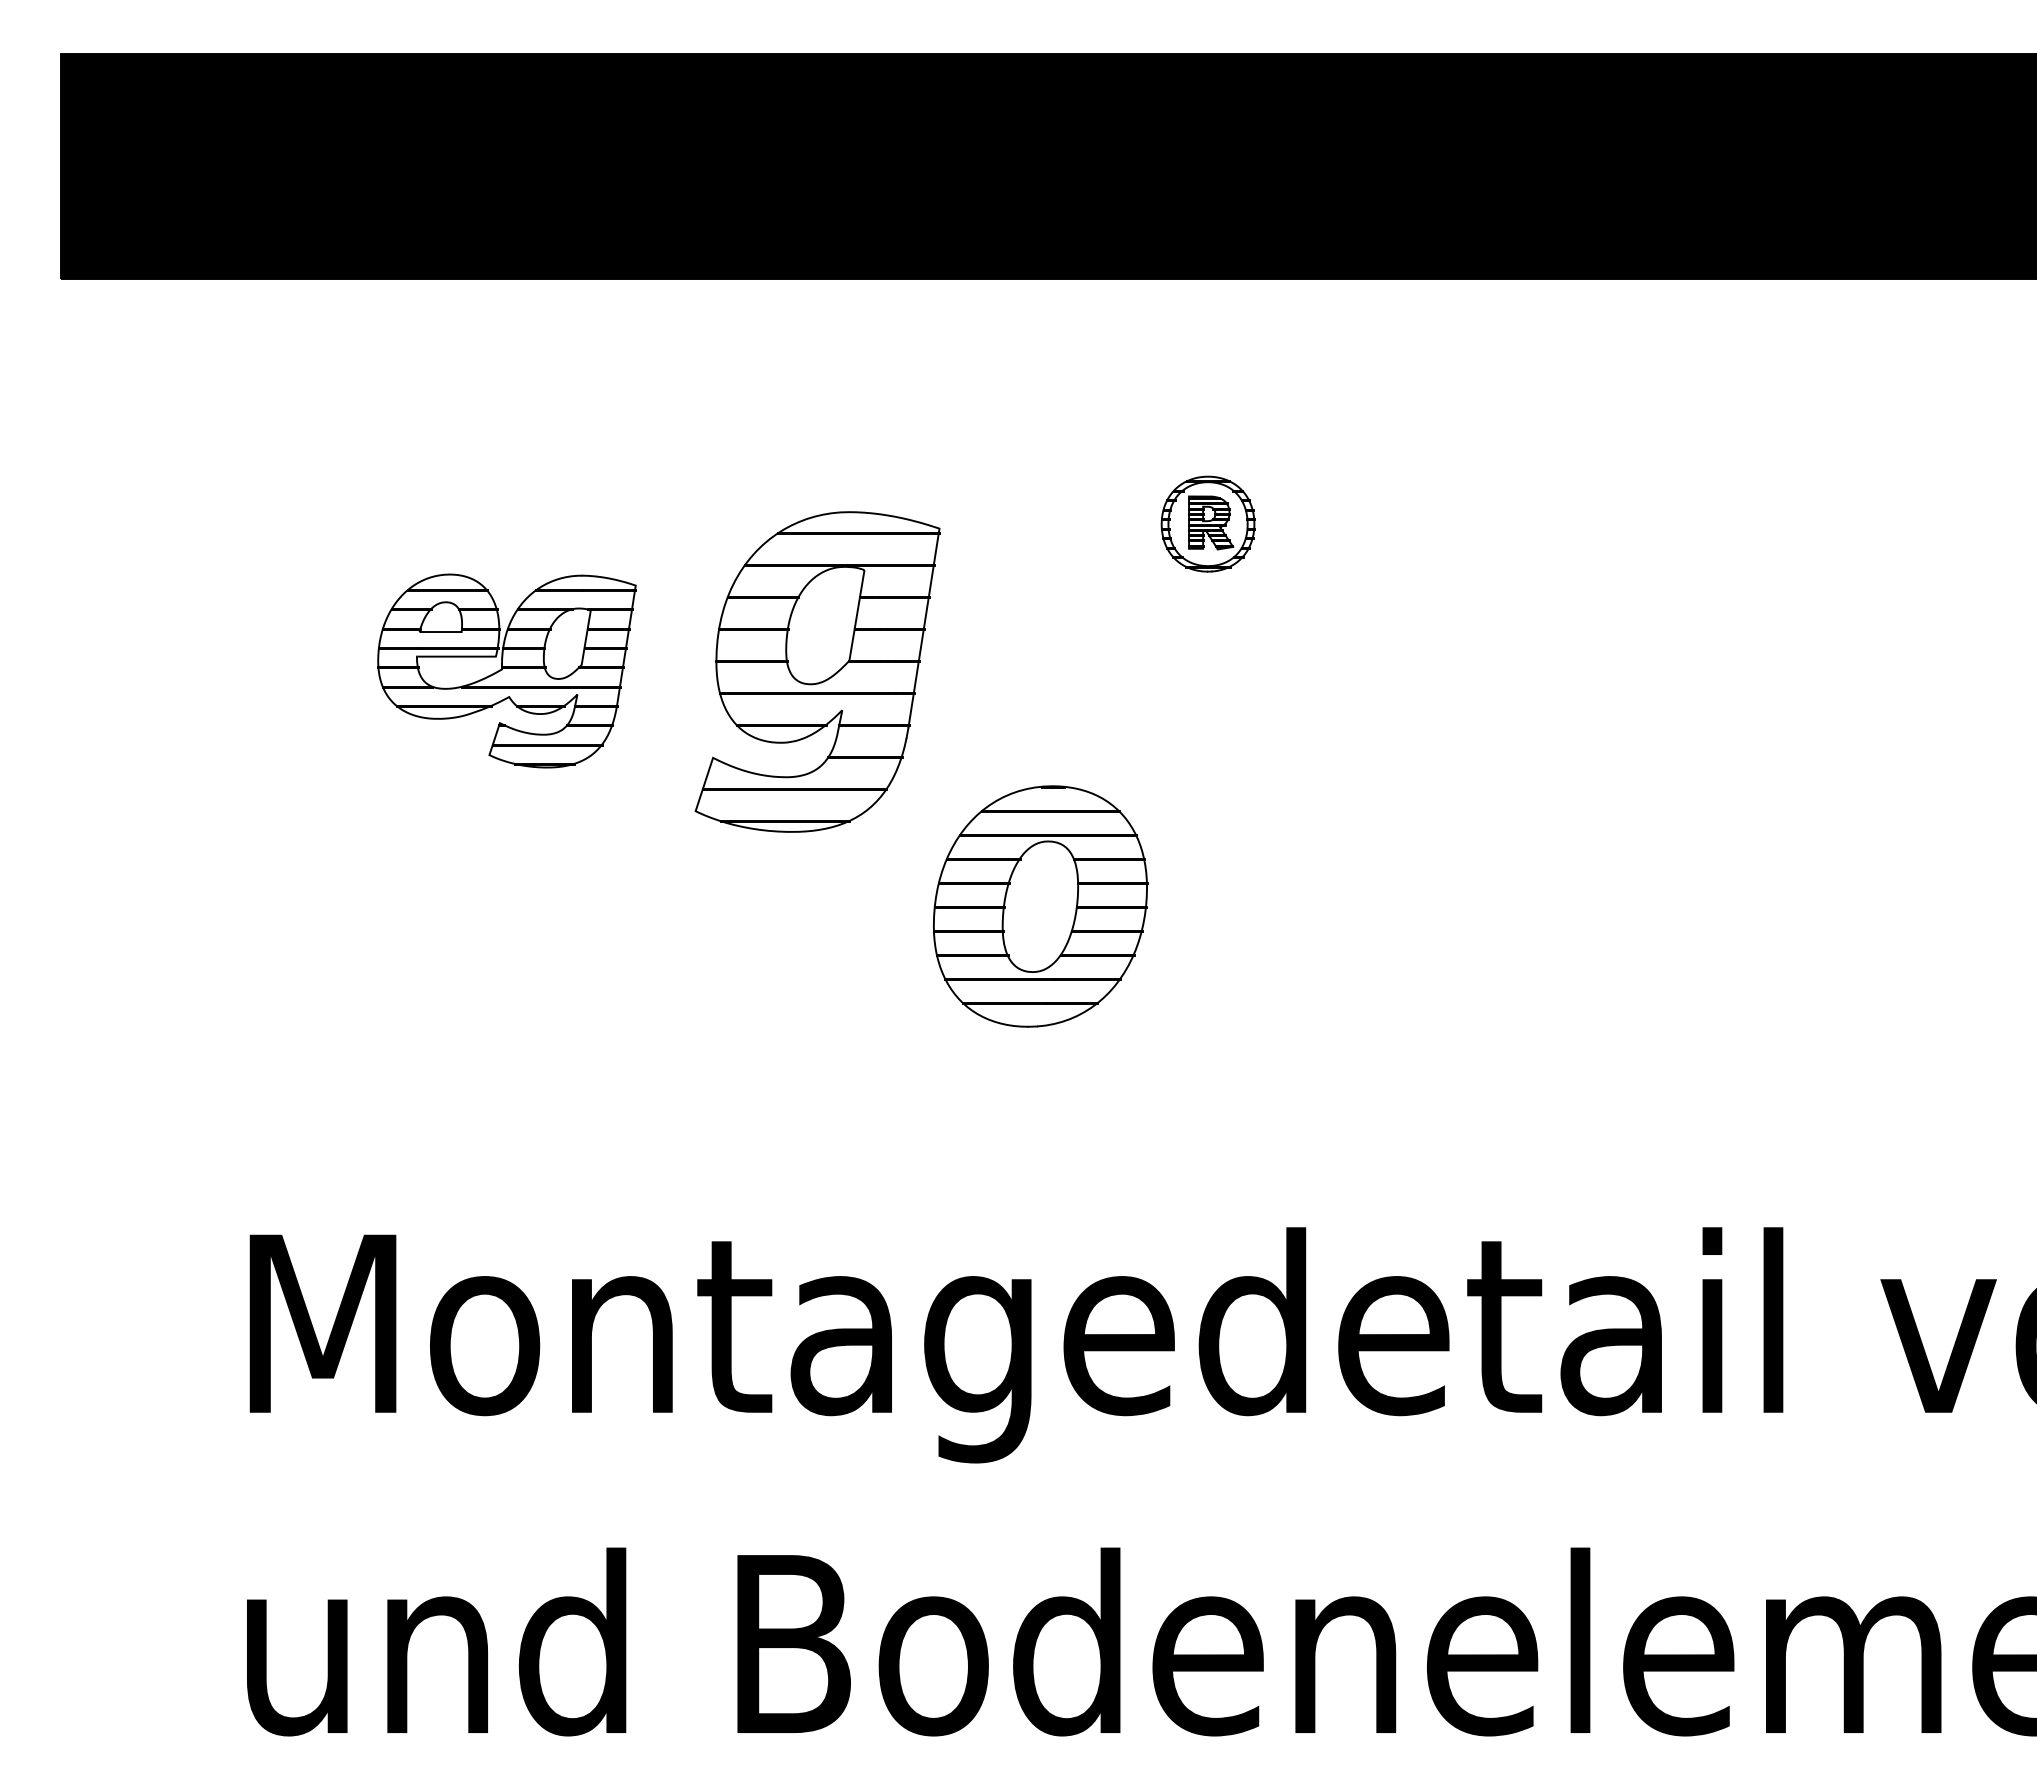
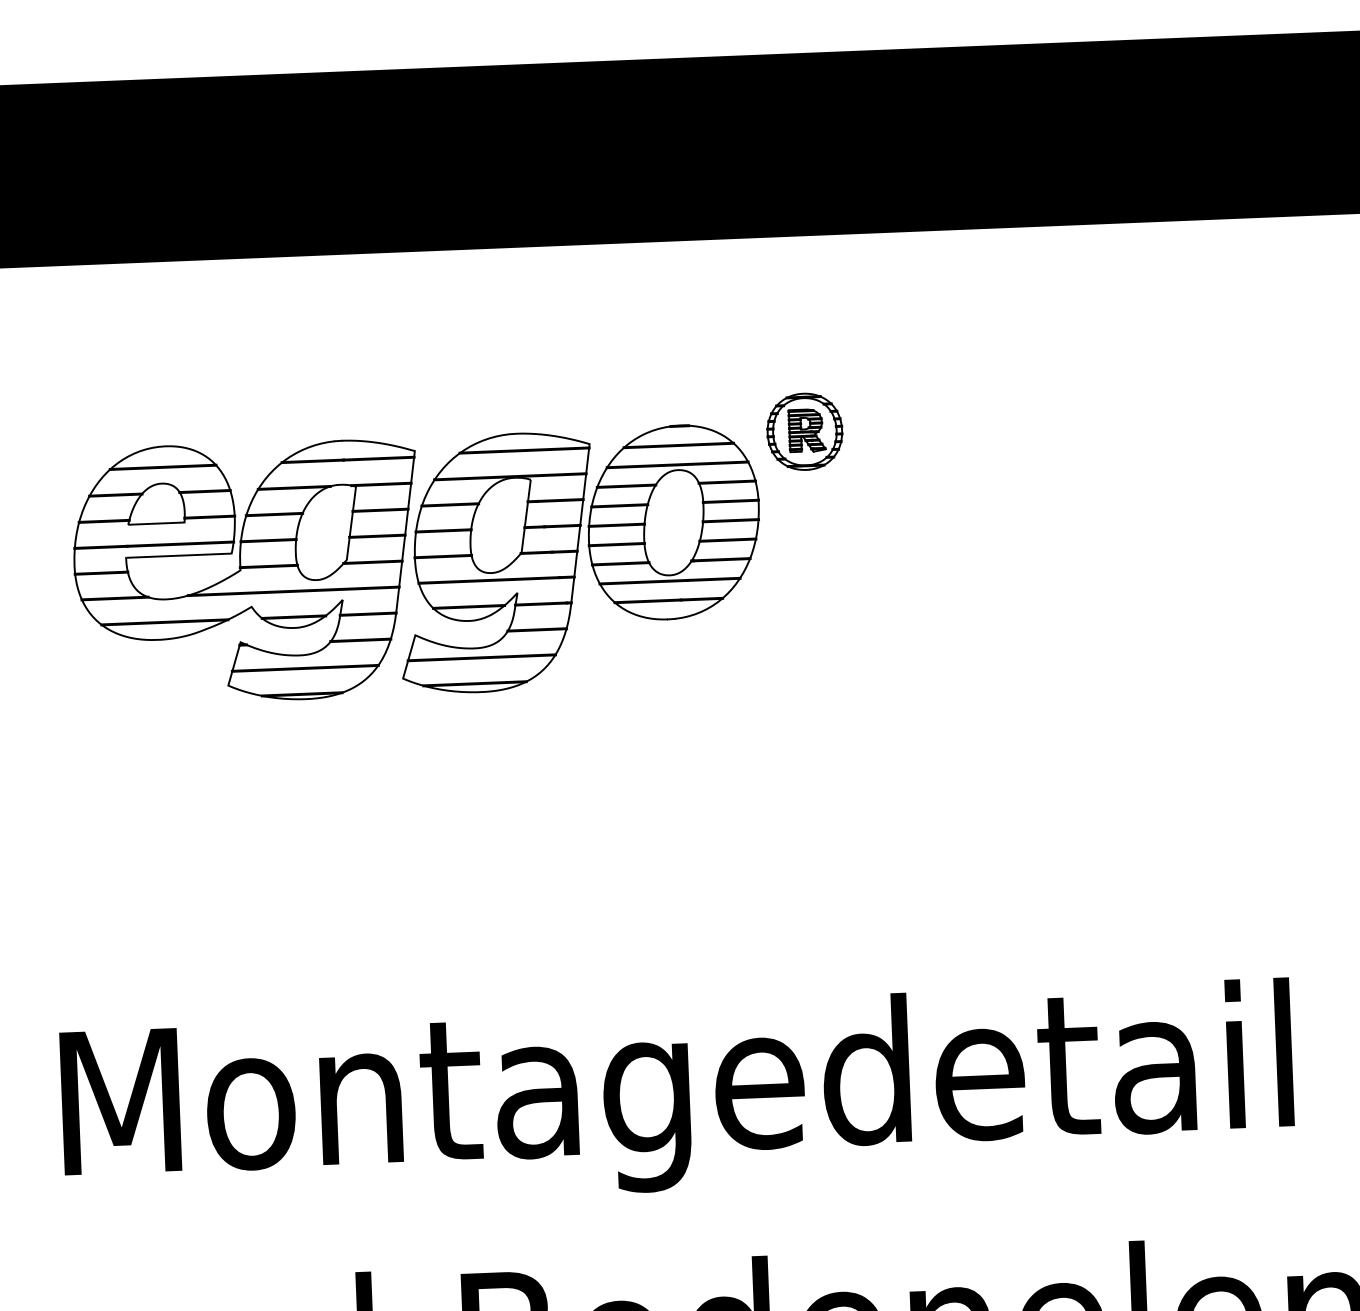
part: (506, 670) -> (246, 571), size x1.67
part: (1040, 906) -> (673, 522), moved

